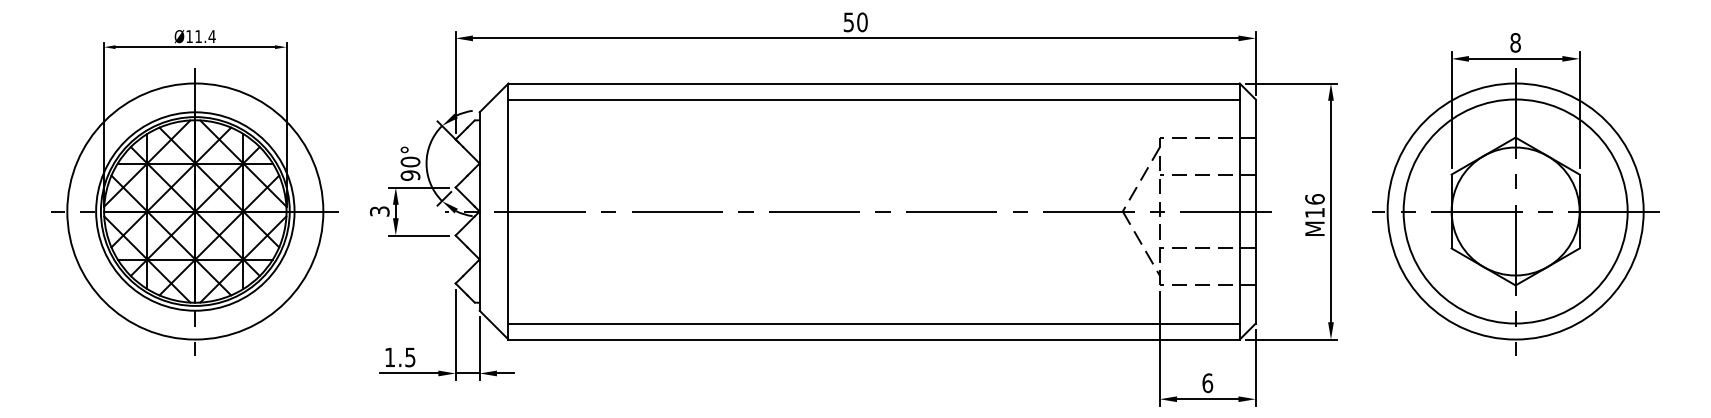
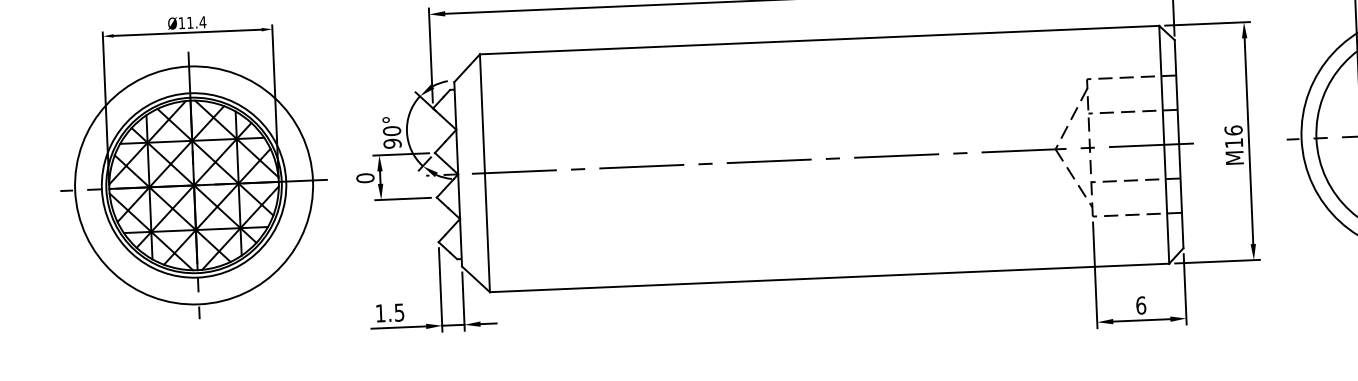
line: (873, 99) -> (819, 54), removed
text: (379, 211) -> (365, 178), 3 -> 0
line: (873, 323) -> (828, 263), removed

